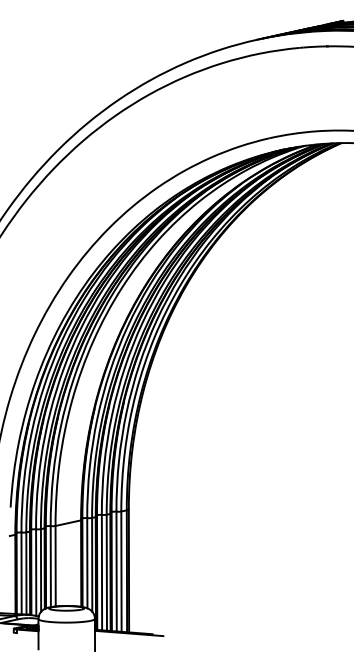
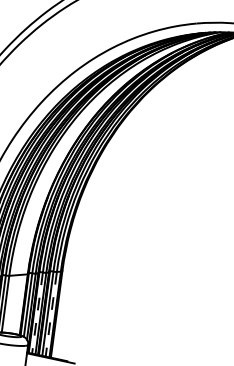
line: (101, 572) -> (37, 312), solid -> dashed
line: (121, 572) -> (51, 314), solid -> dashed

